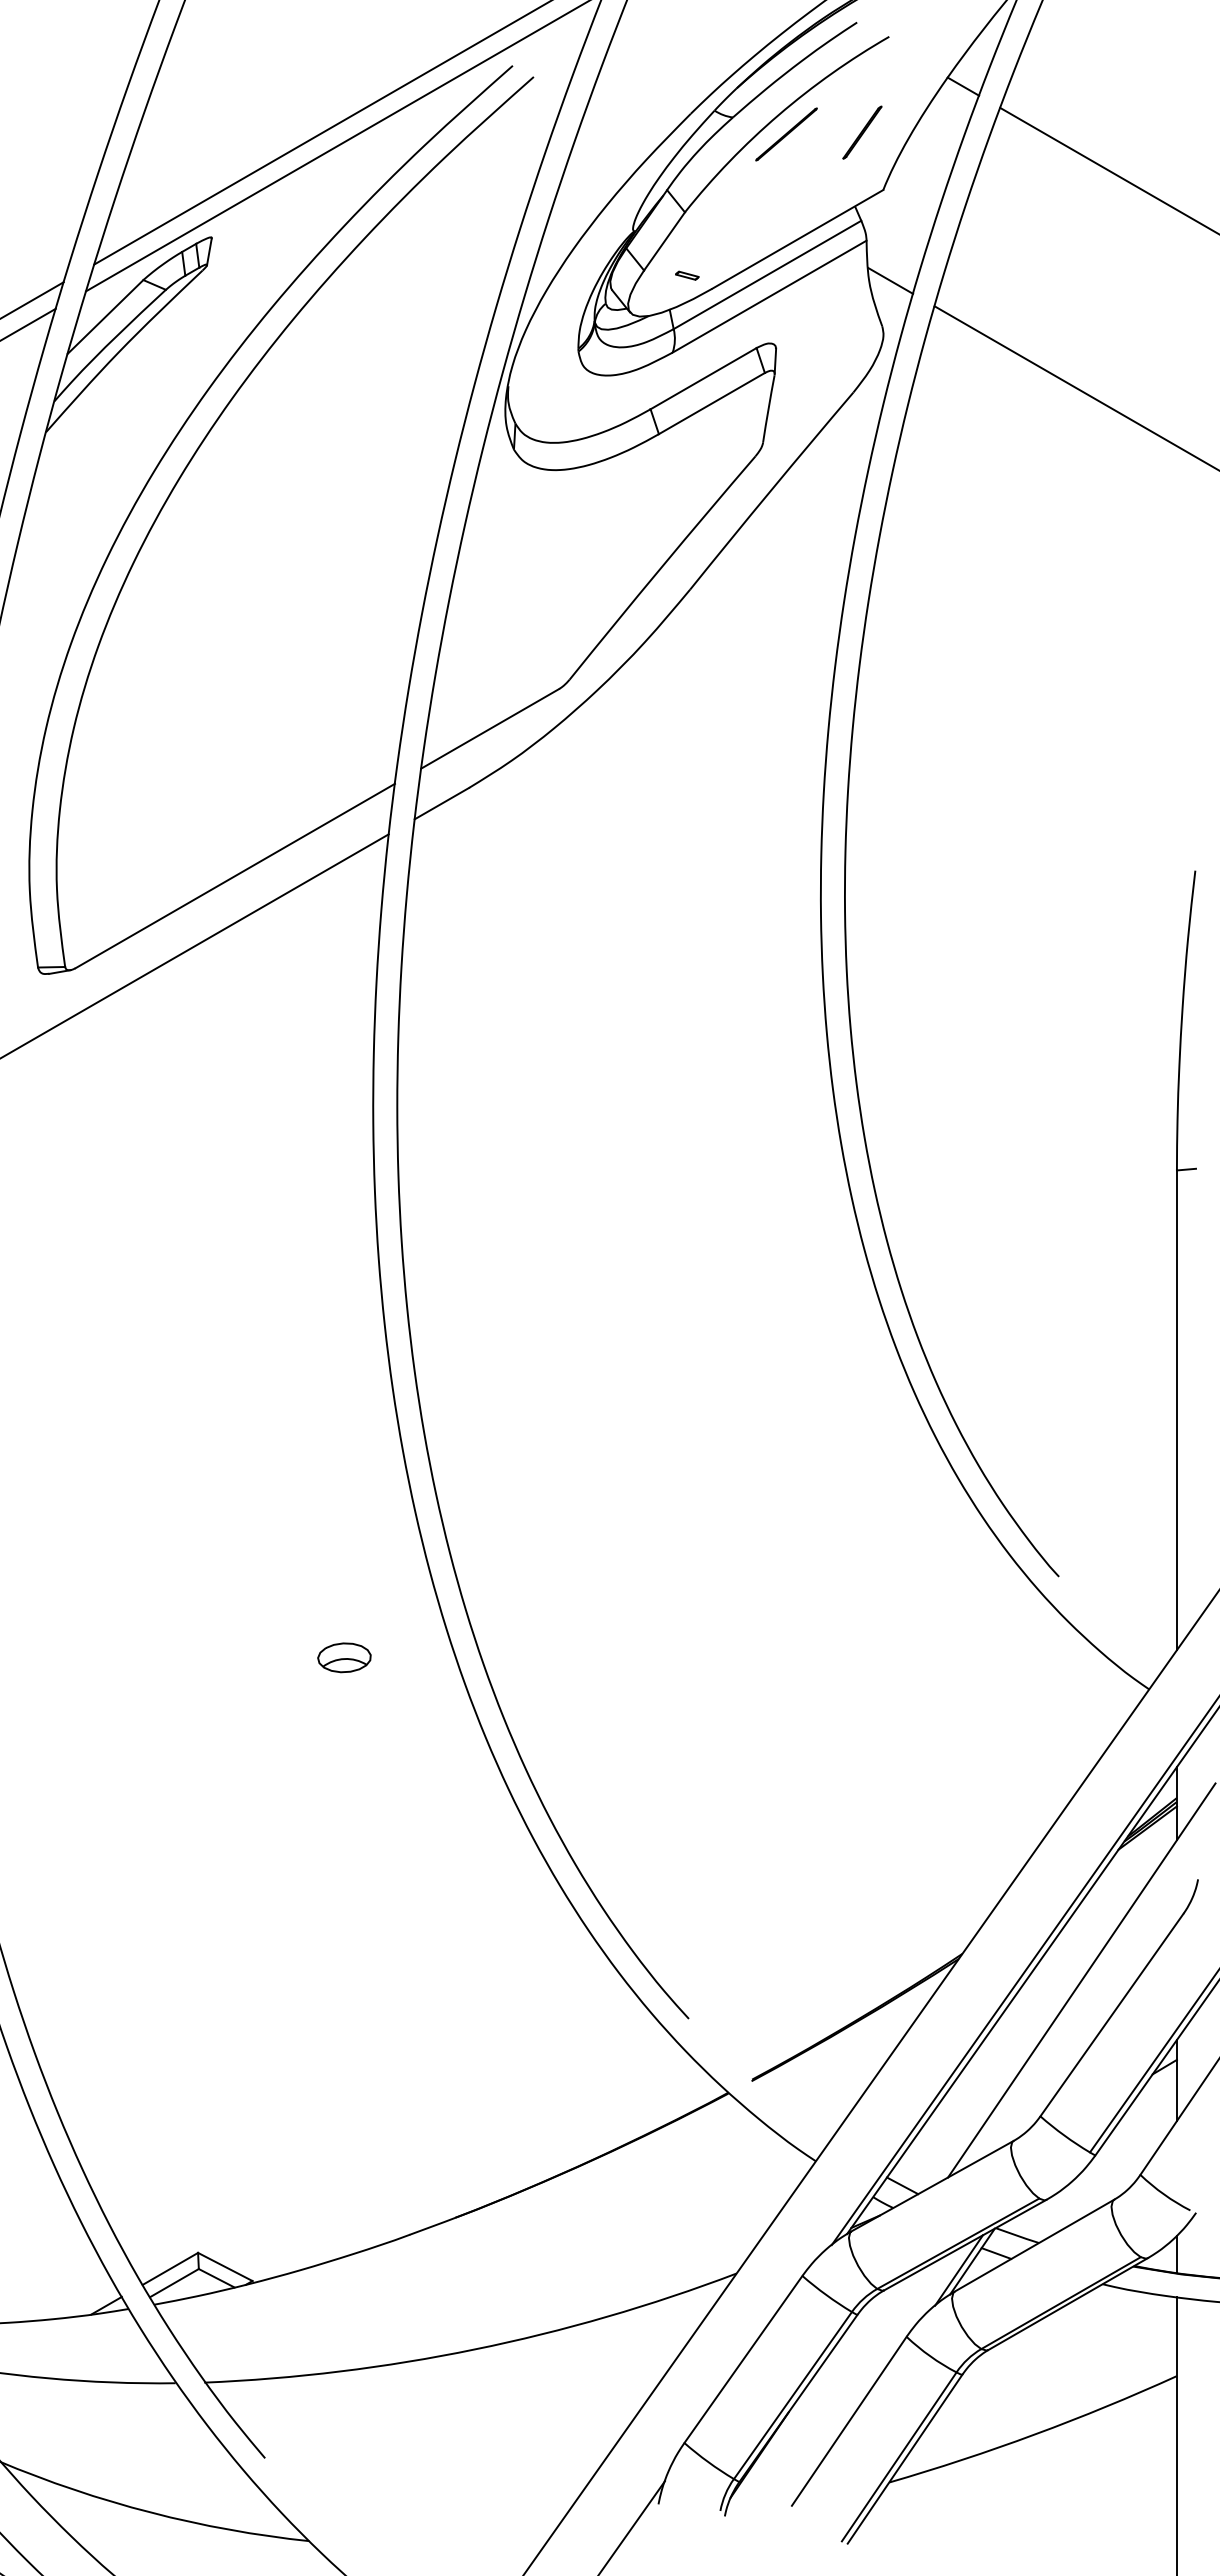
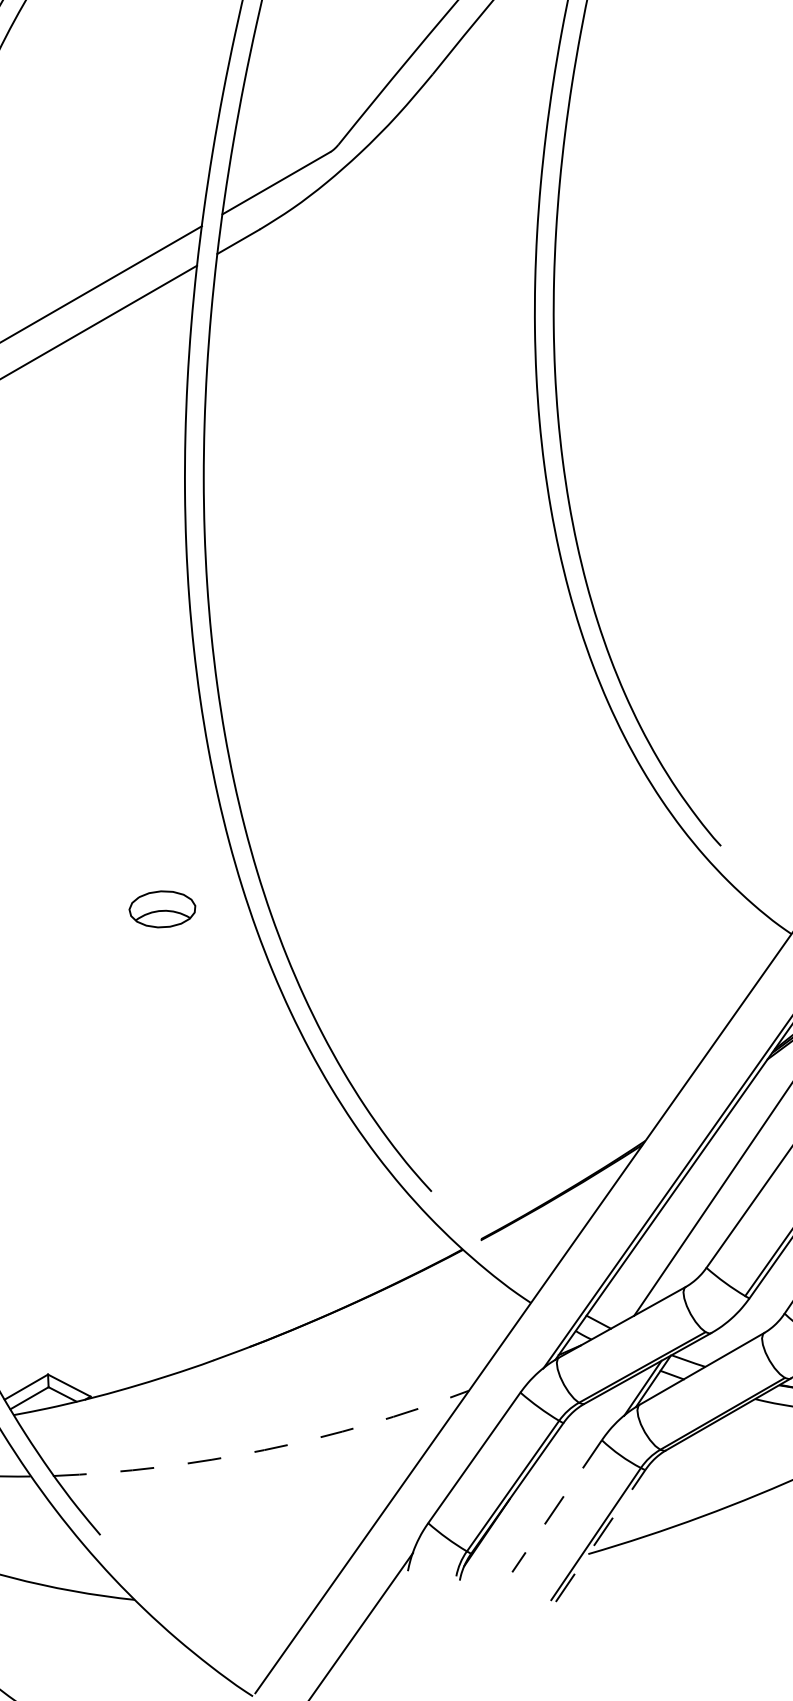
part: (344, 1657) -> (162, 909), size x1.6
arc: (474, 2349) -> (264, 1450), solid -> dashed
line: (848, 2421) -> (556, 1506), solid -> dashed
line: (905, 2458) -> (601, 1535), solid -> dashed

